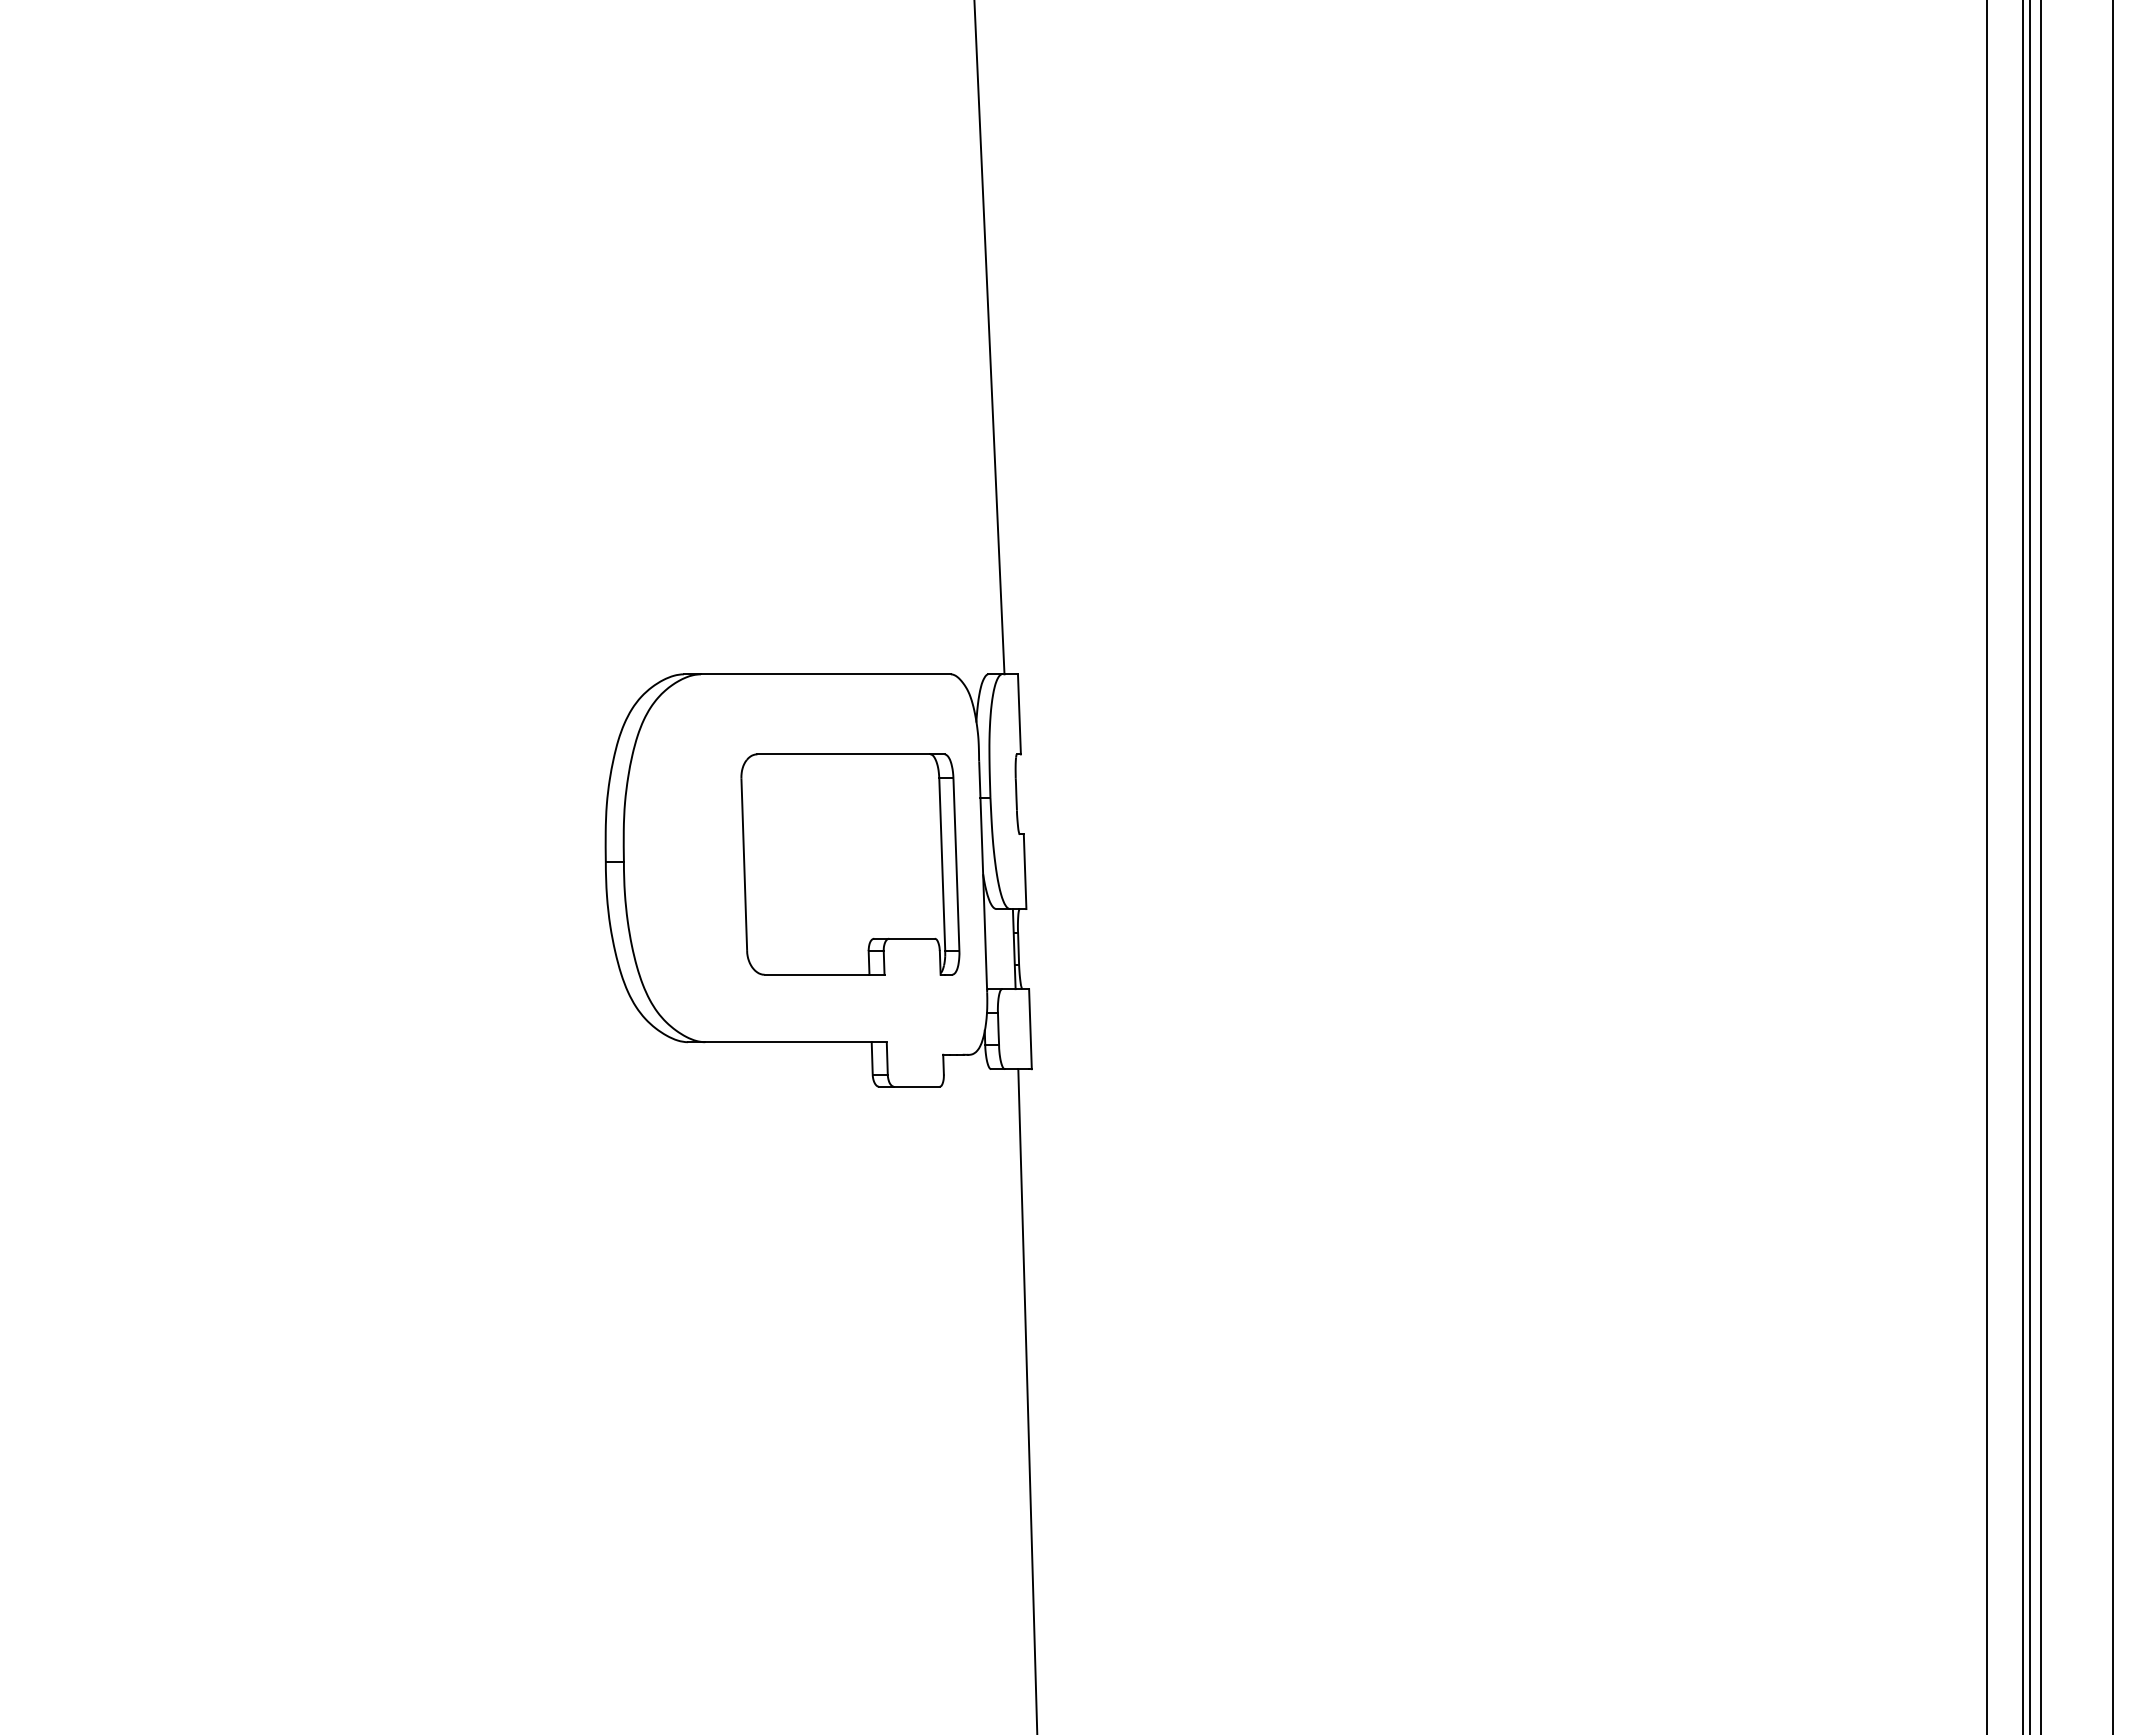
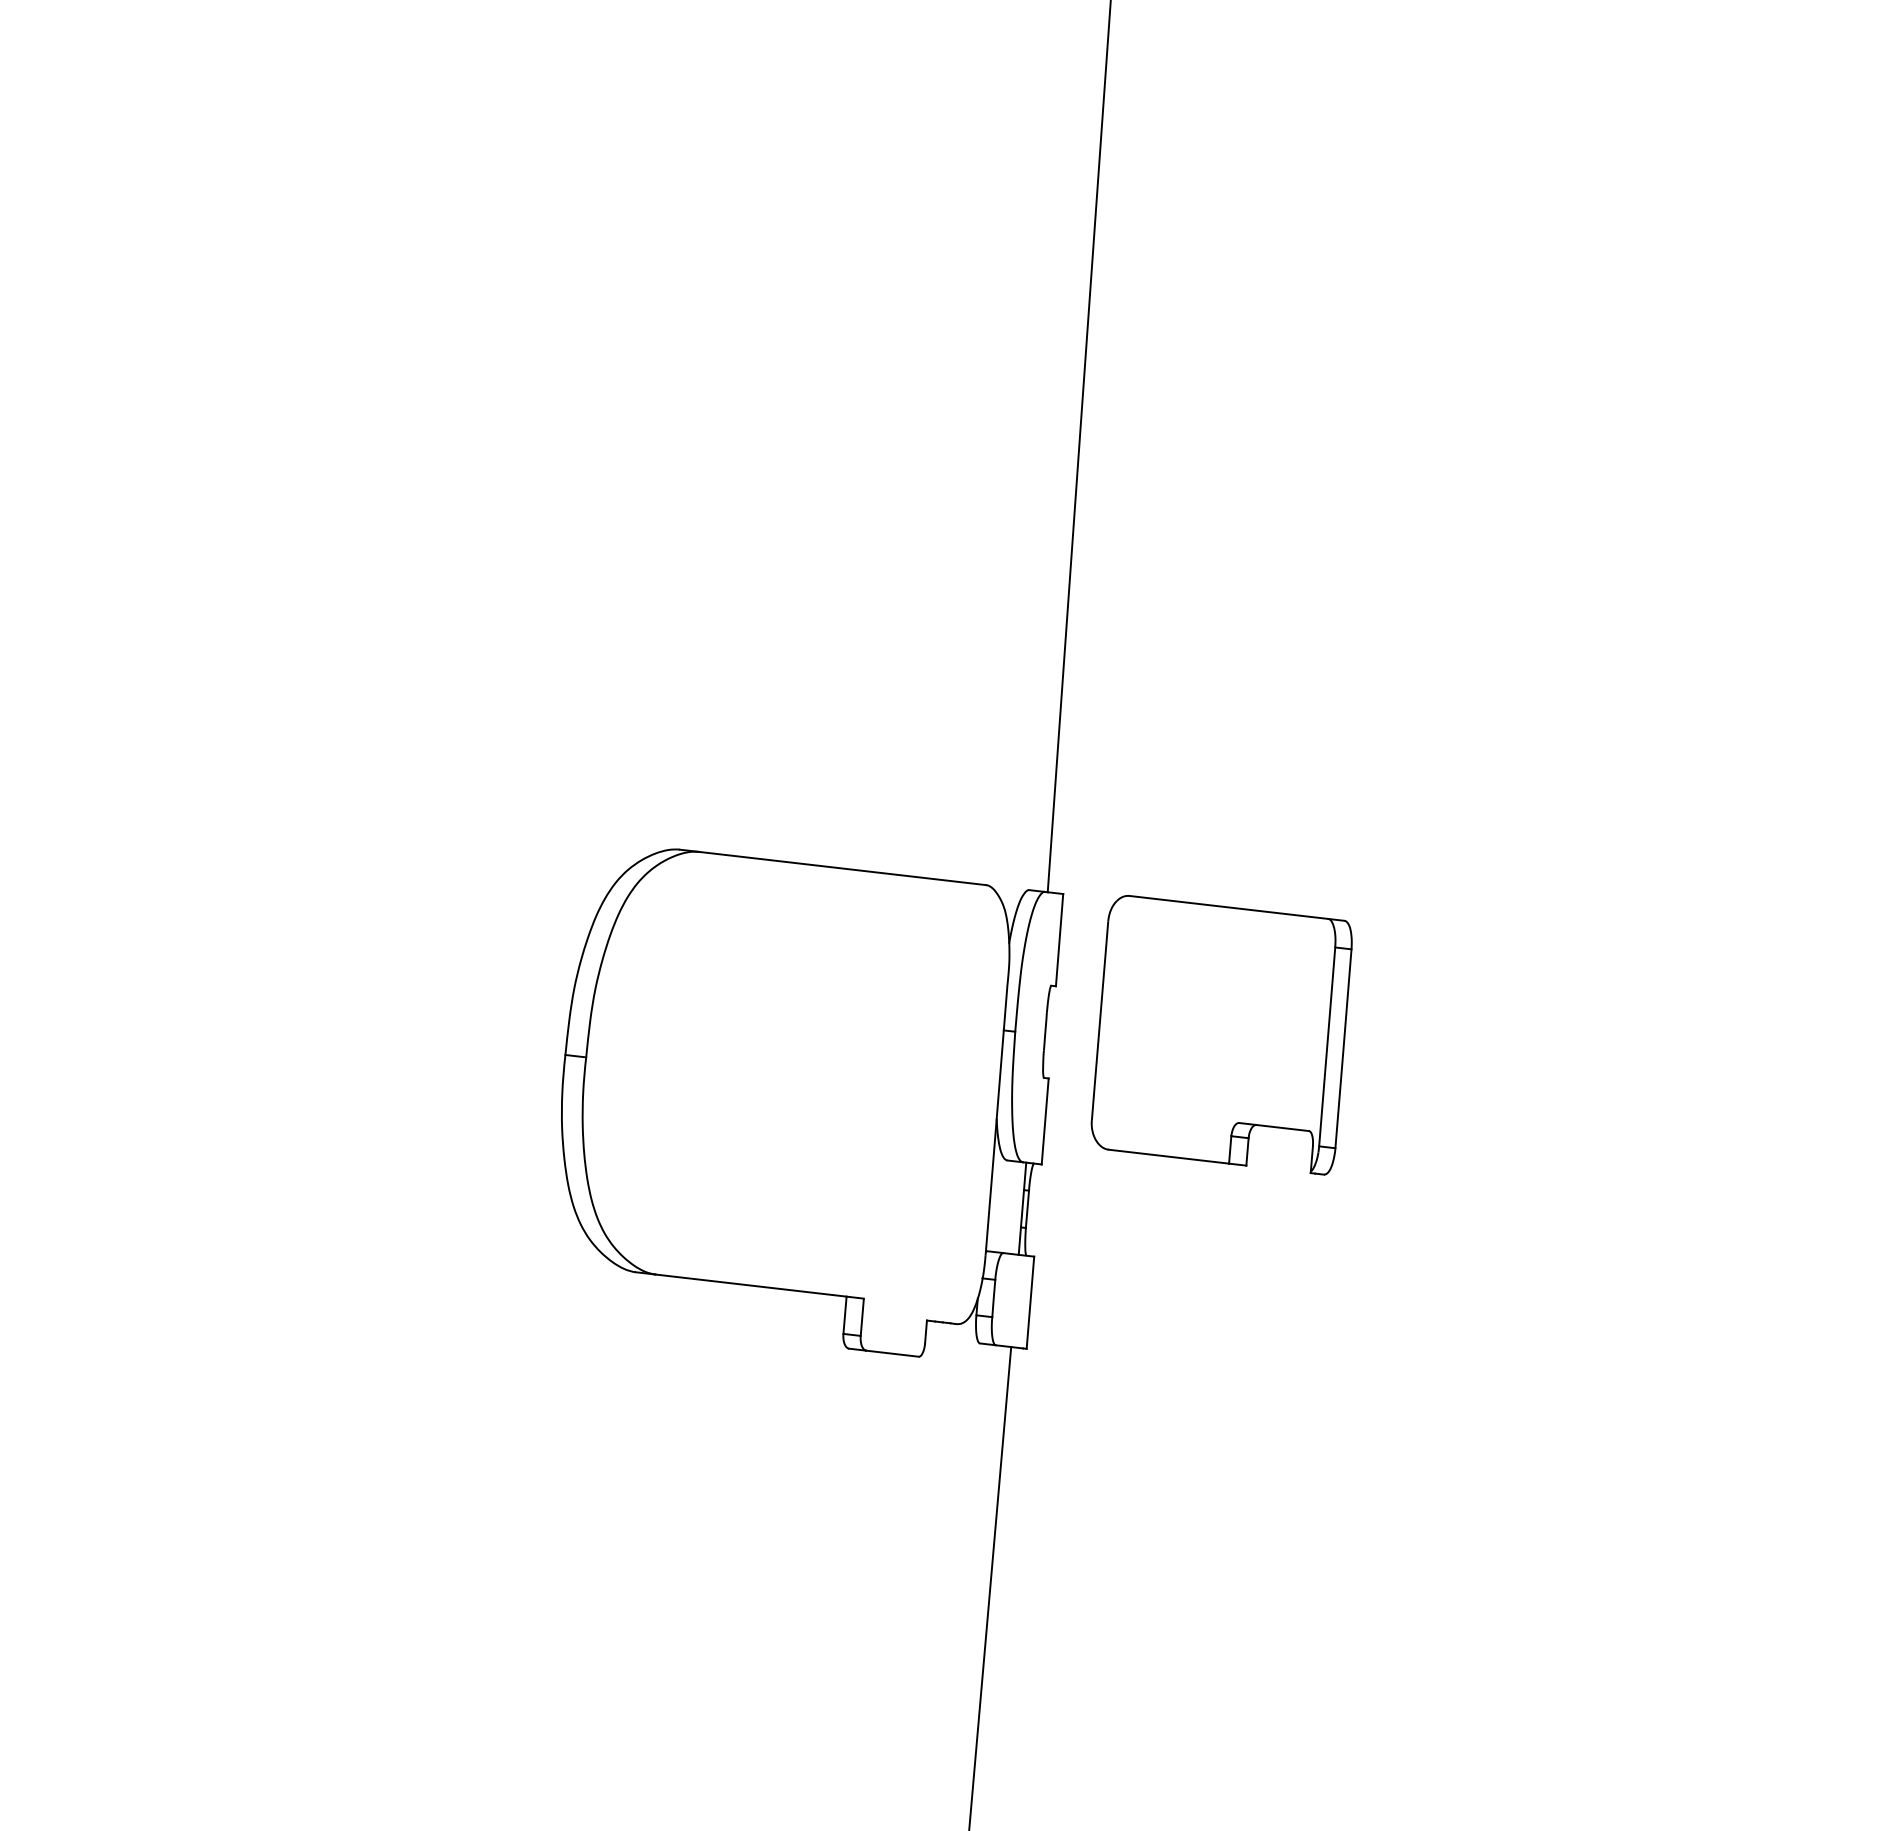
part: (850, 864) -> (1221, 1034), moved

